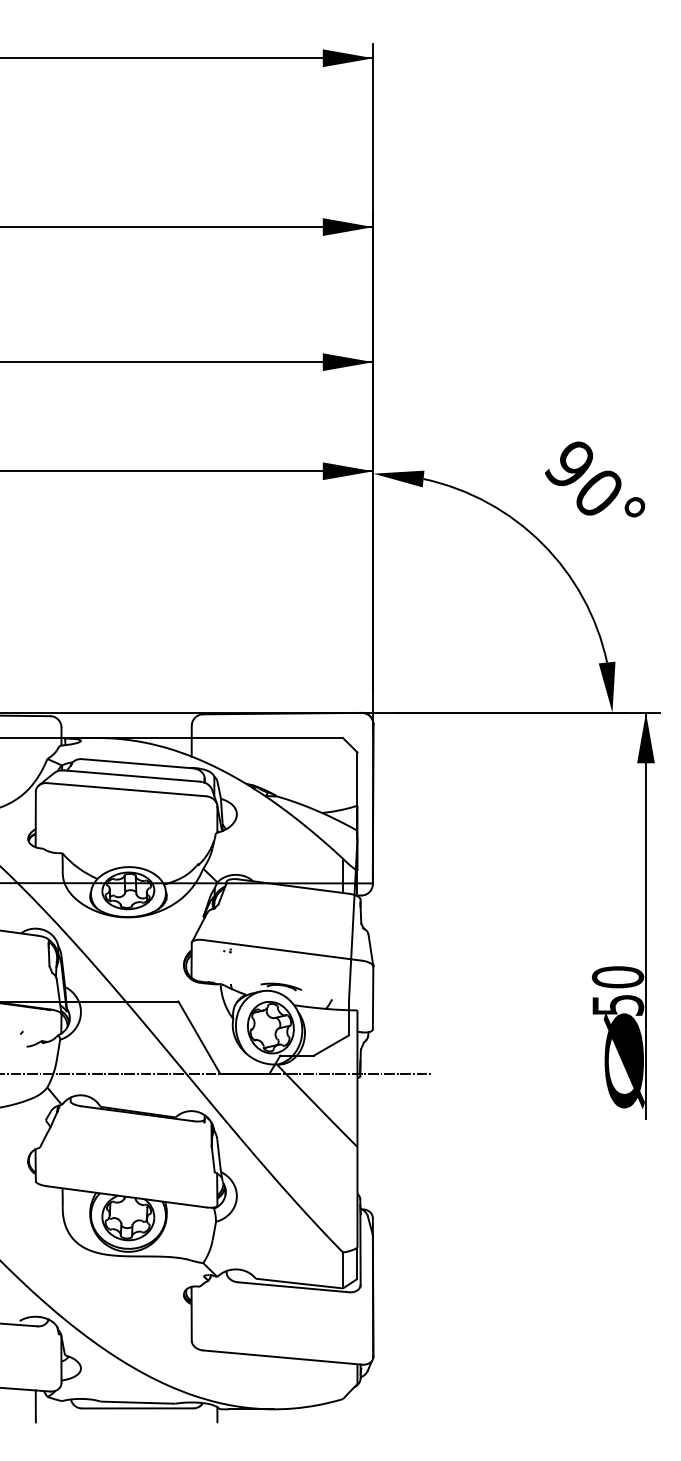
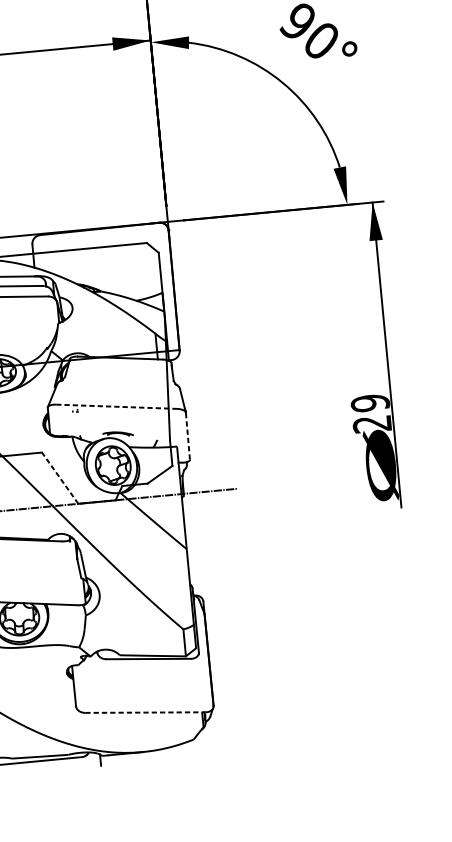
line: (283, 950) -> (117, 406), solid -> dashed
text: (617, 990) -> (370, 413), 50 -> 29
line: (373, 997) -> (188, 435), solid -> dashed
line: (199, 1037) -> (60, 478), solid -> dashed
line: (282, 1357) -> (145, 712), solid -> dashed

